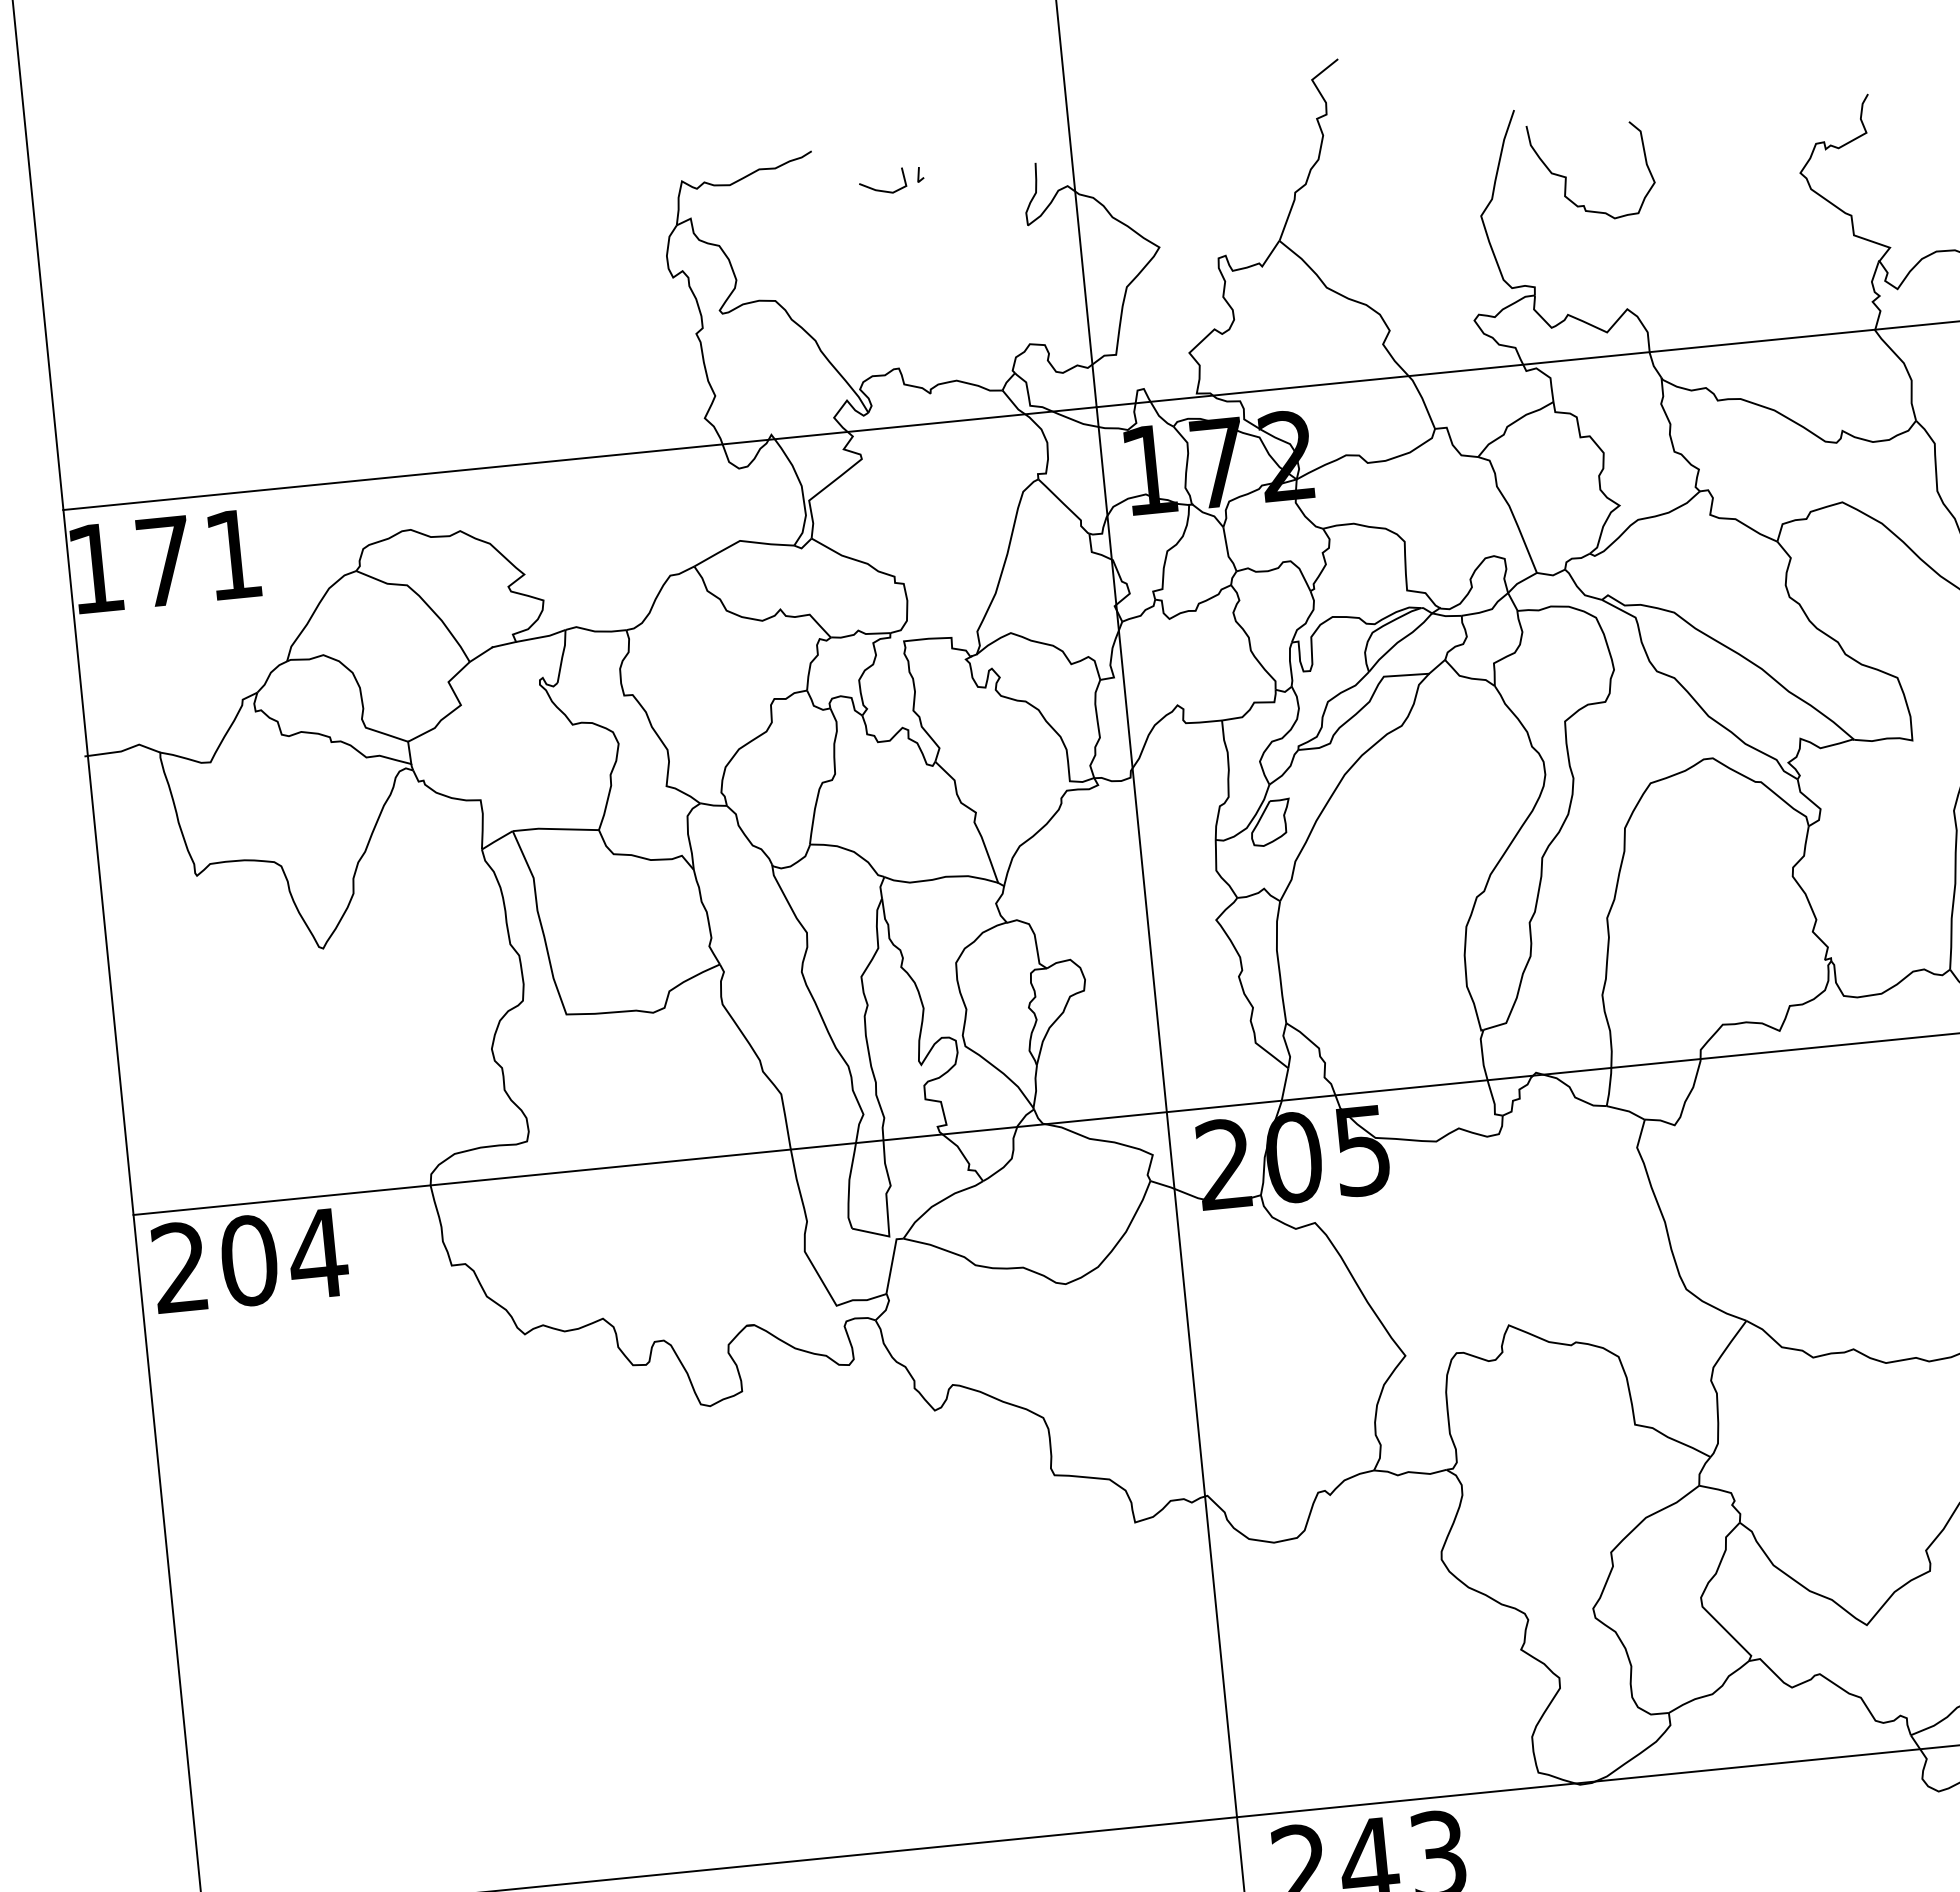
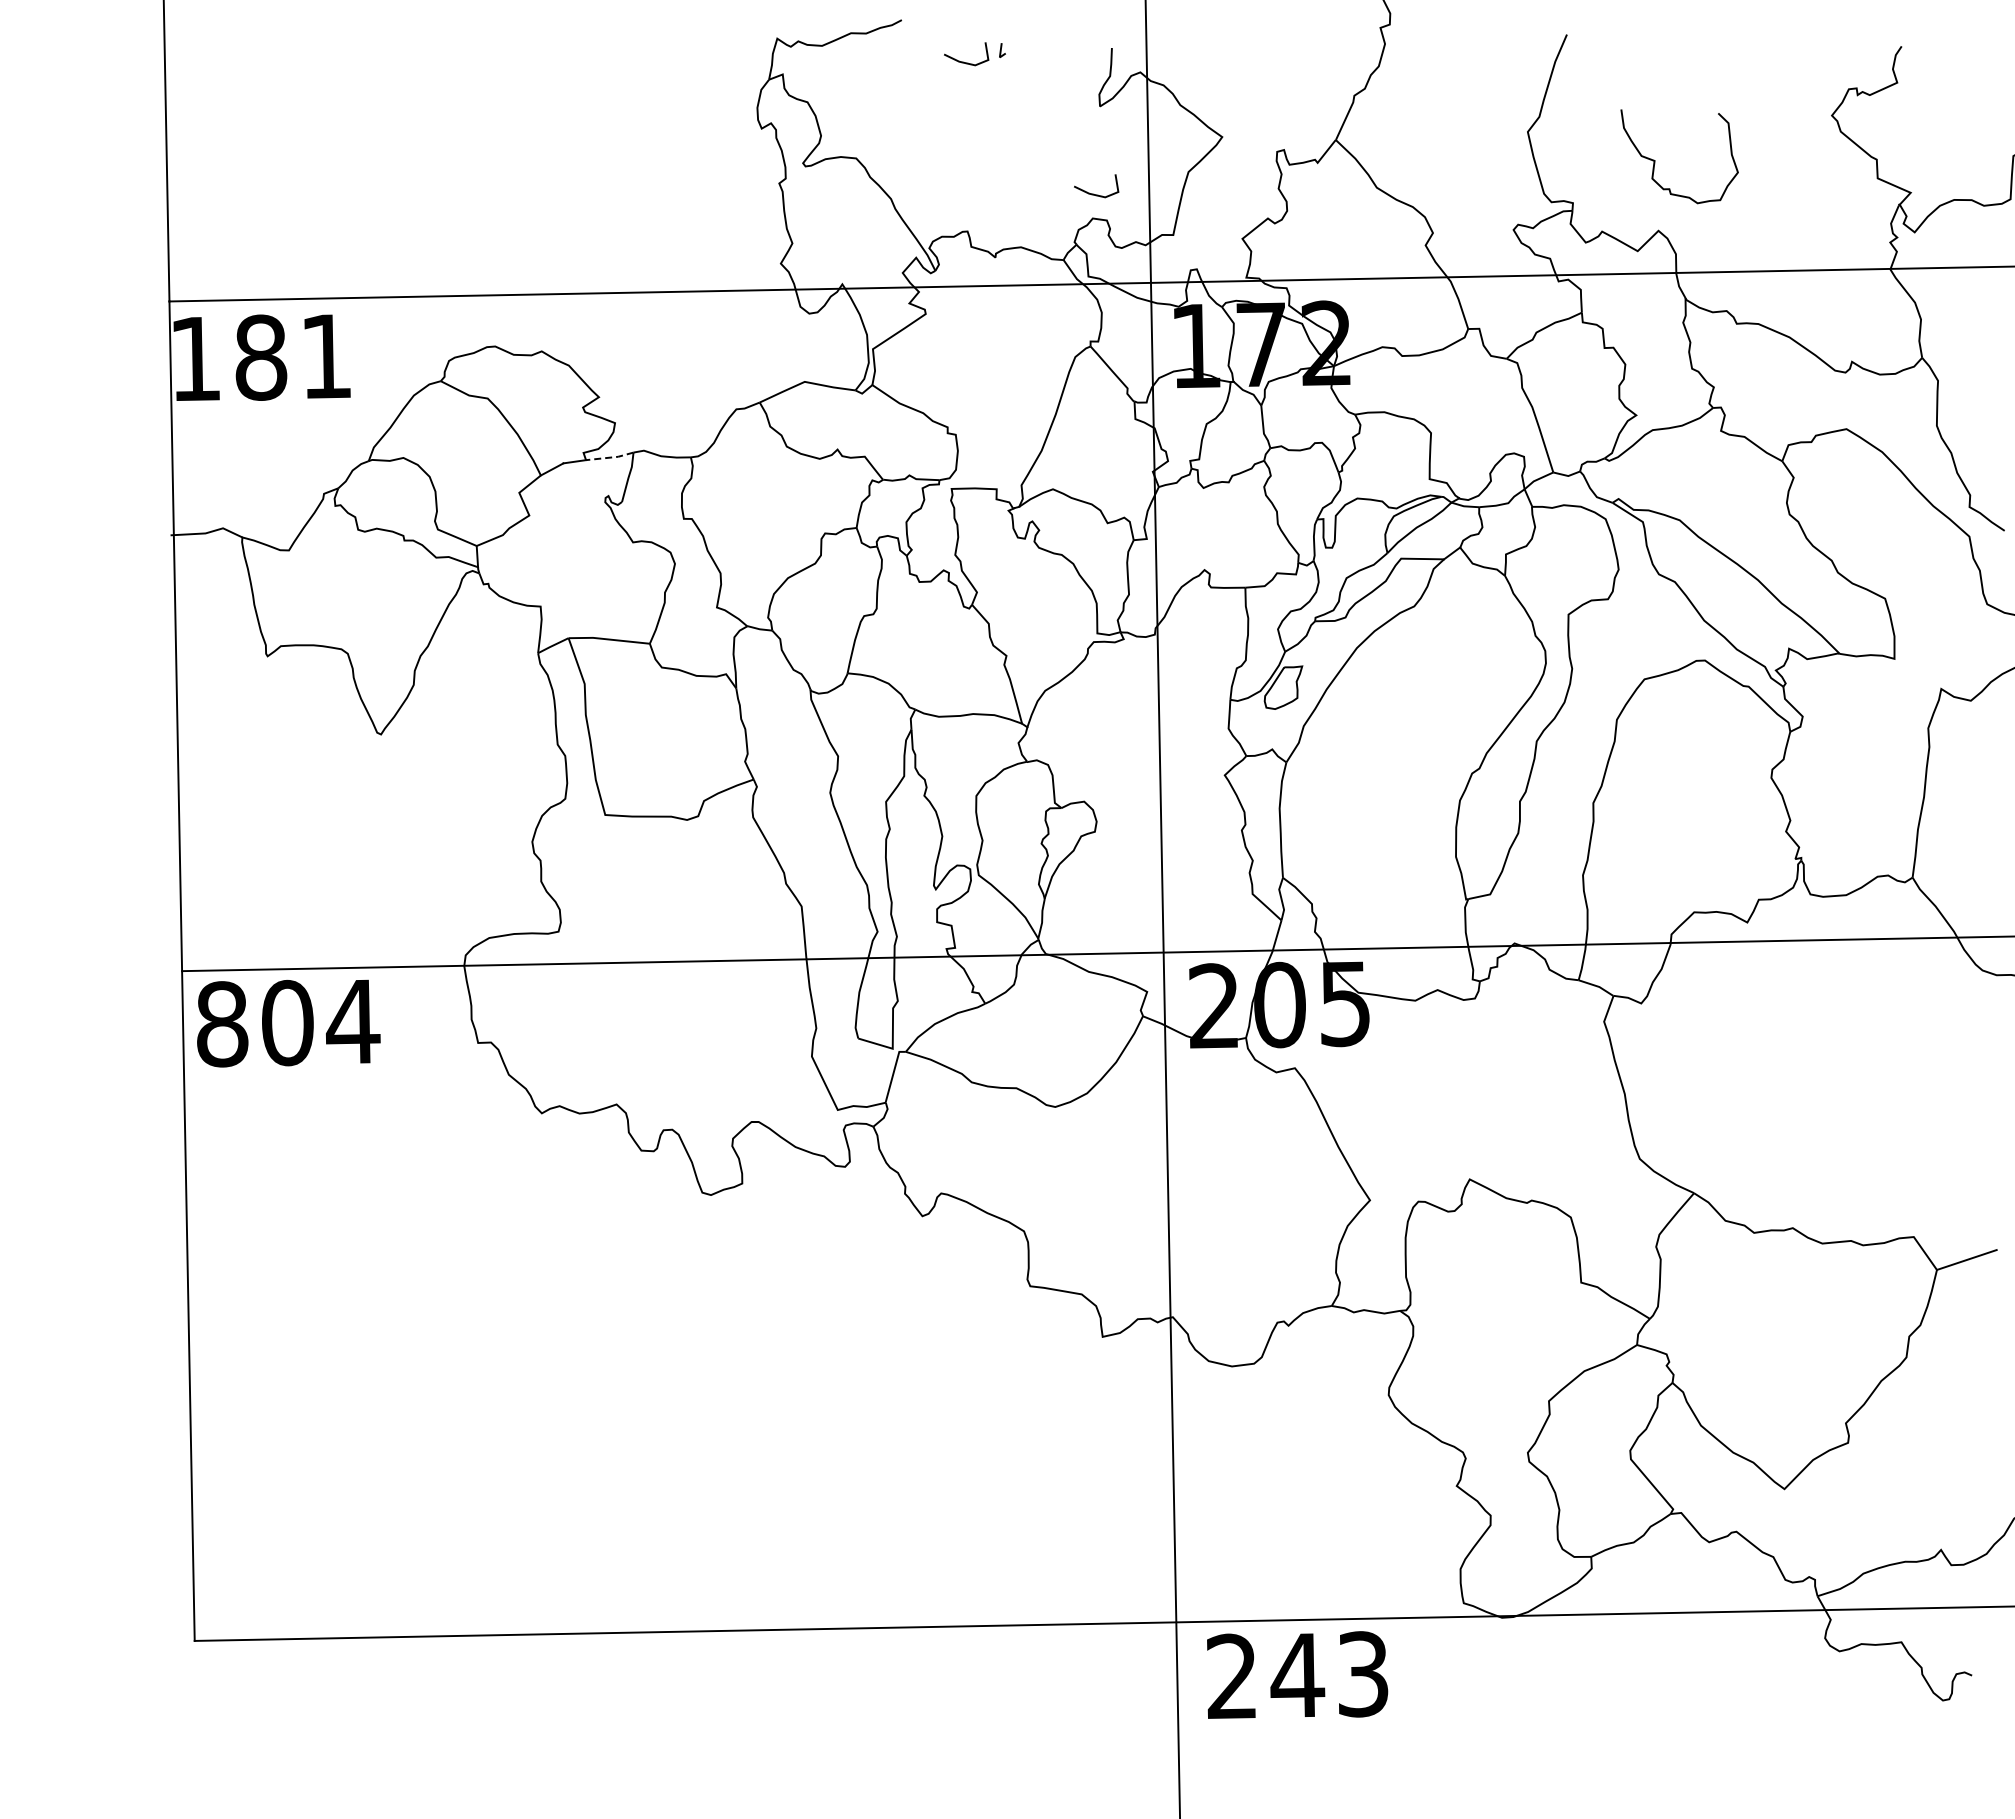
curve: (1566, 176) -> (1655, 160), moved
line: (1028, 317) -> (1093, 193), added
text: (165, 561) -> (261, 357), 171 -> 181
line: (541, 637) -> (610, 457), solid -> dashed
text: (180, 1267) -> (222, 1024), 204 -> 804

